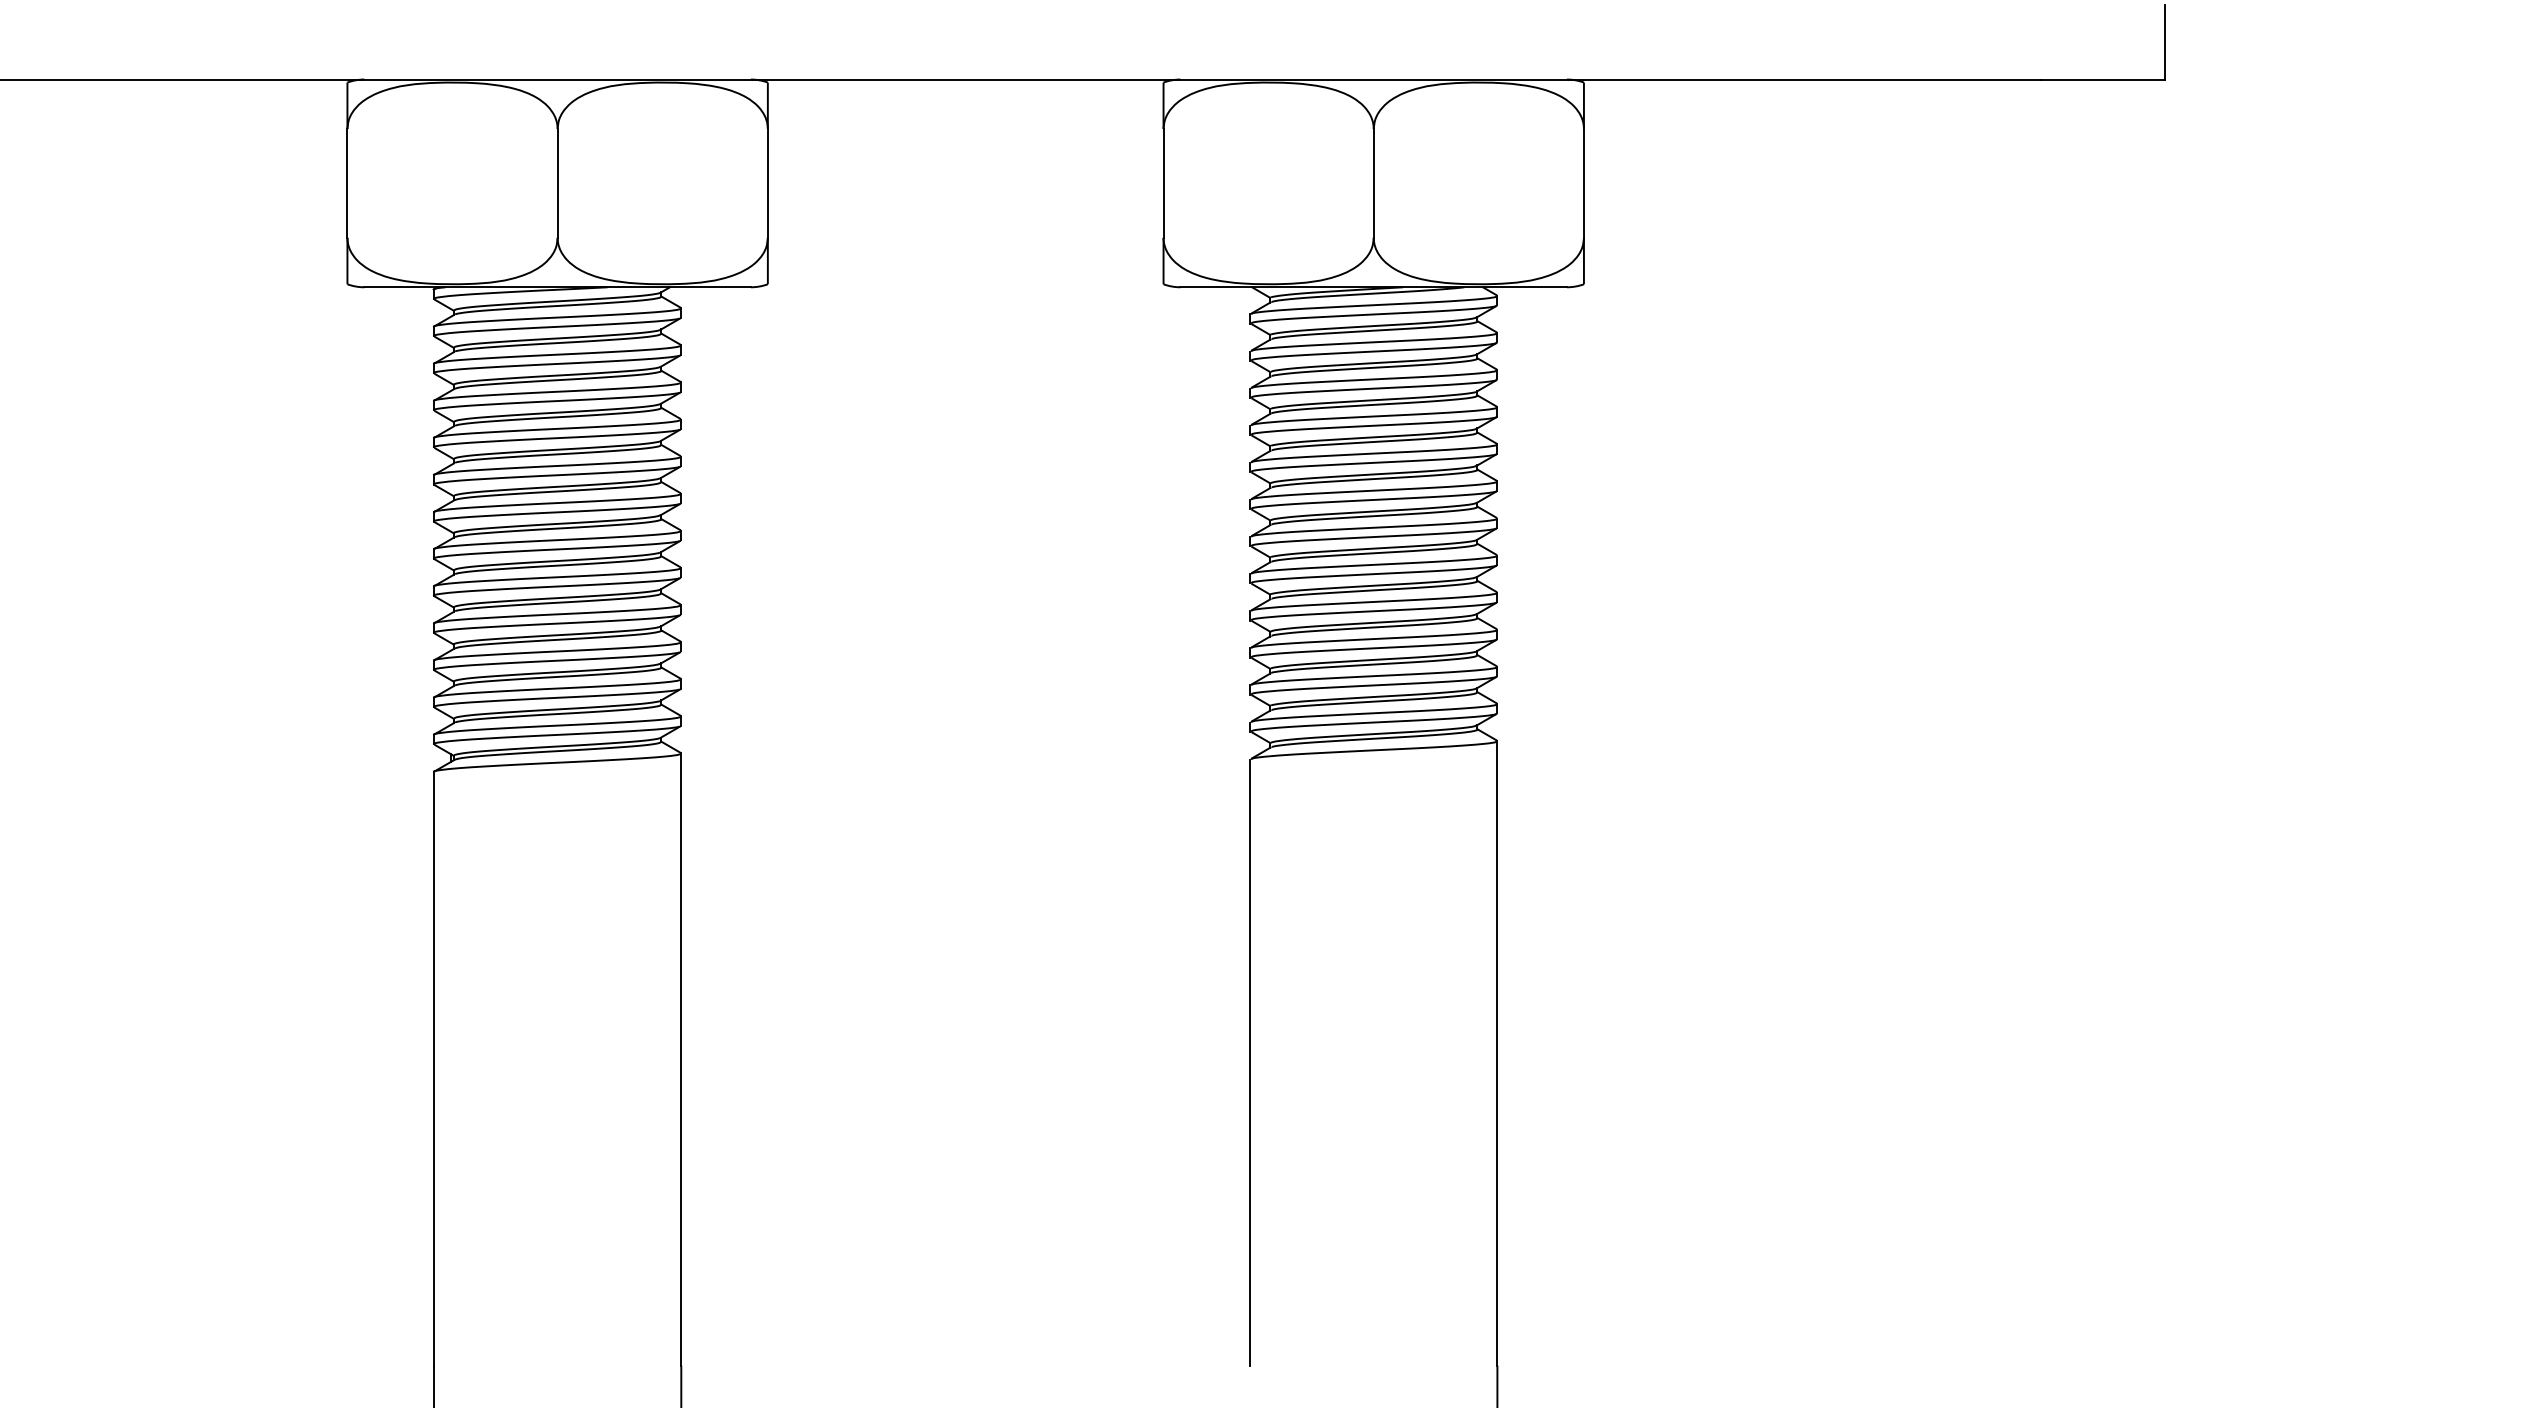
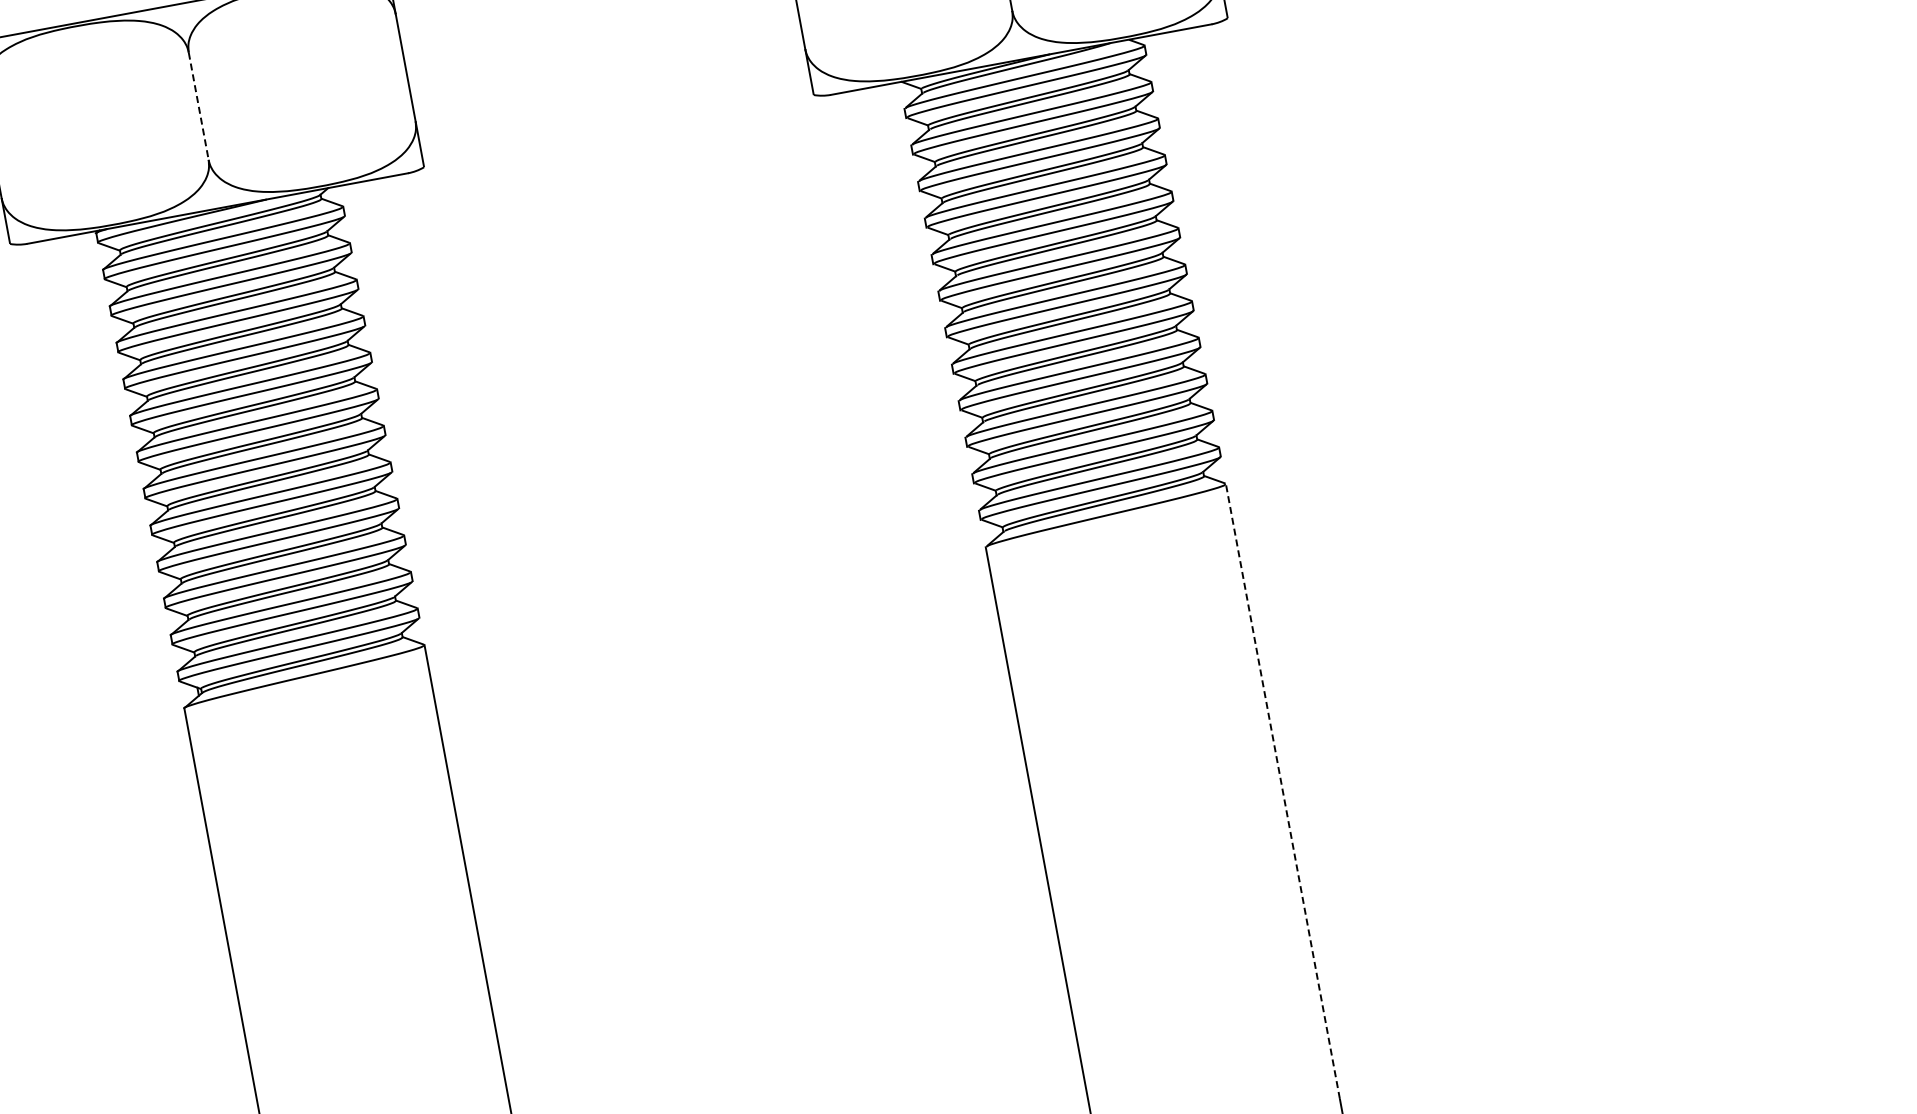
line: (557, 183) -> (198, 106), solid -> dashed
line: (1497, 1052) -> (1282, 790), solid -> dashed

